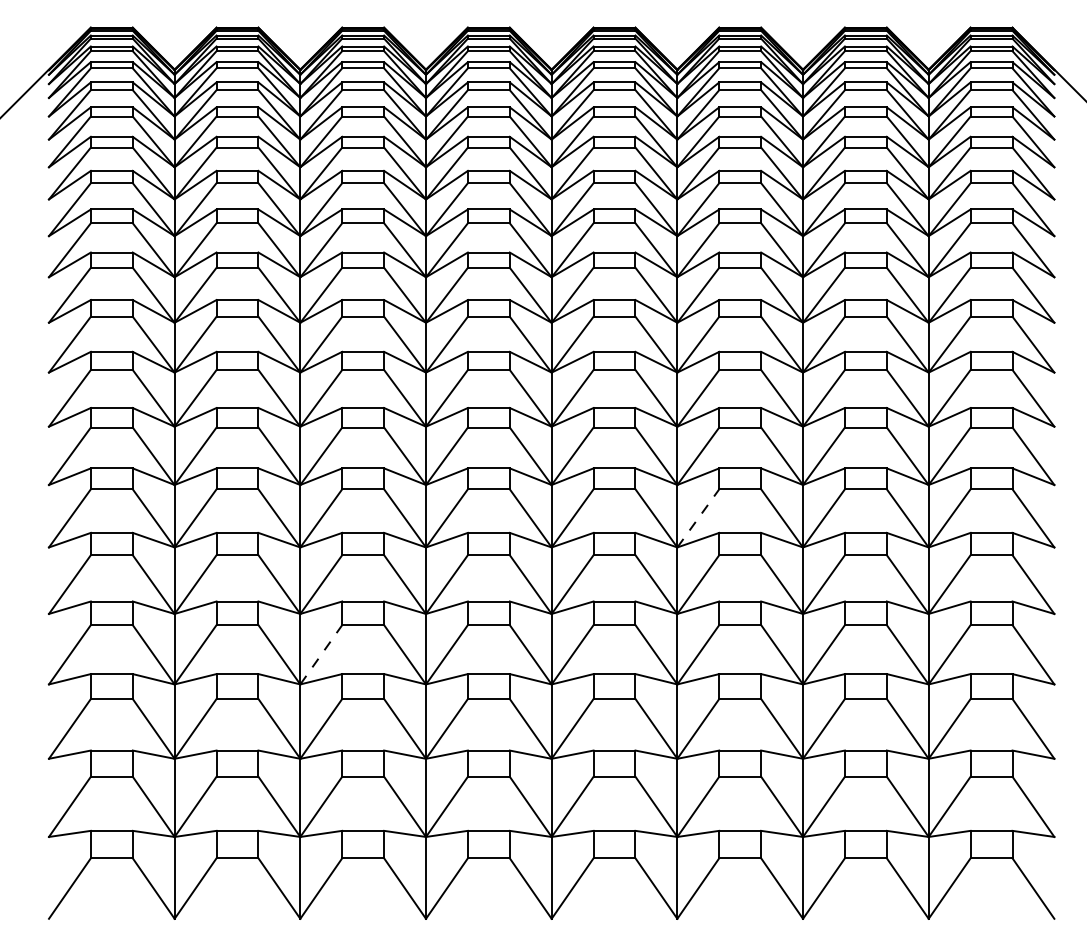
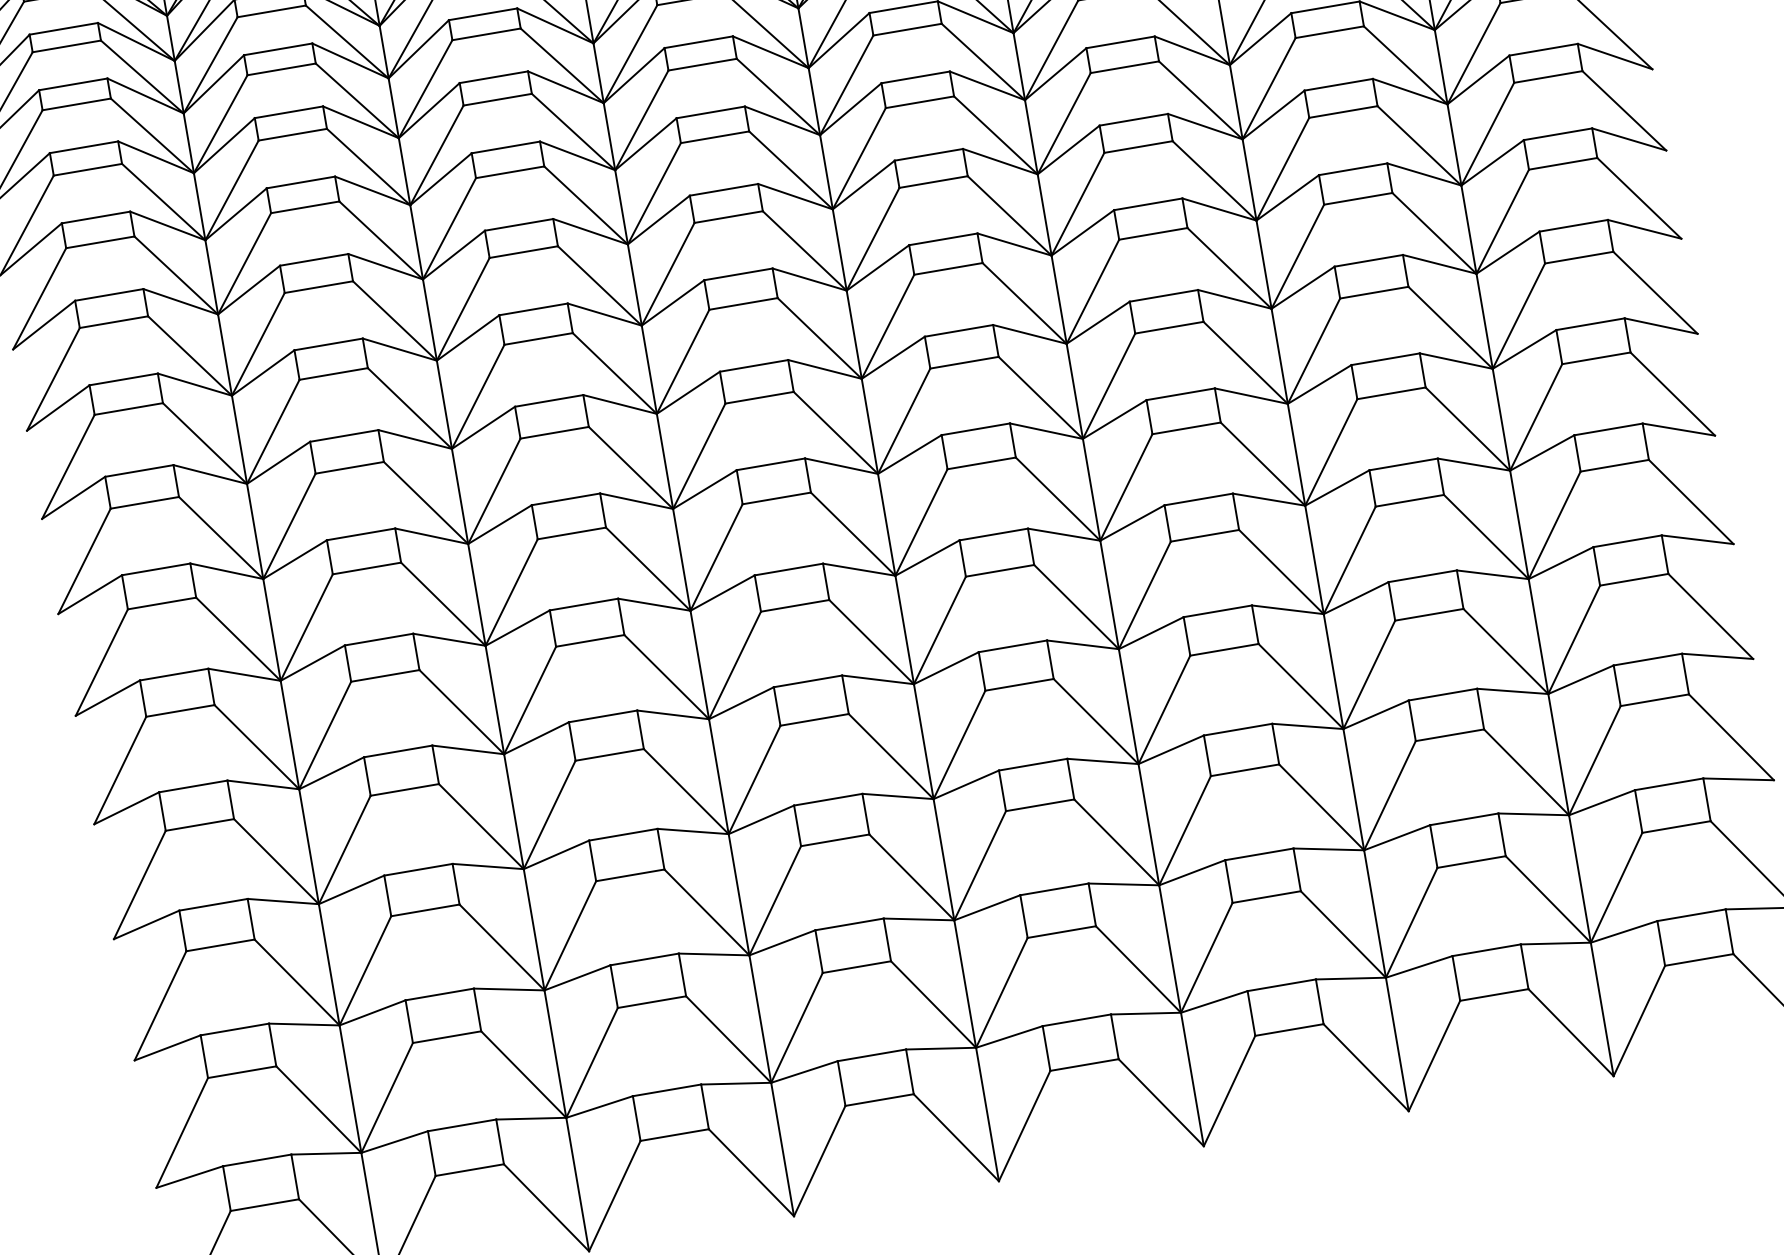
line: (698, 518) -> (1126, 487), dashed -> solid
line: (321, 654) -> (549, 814), dashed -> solid

